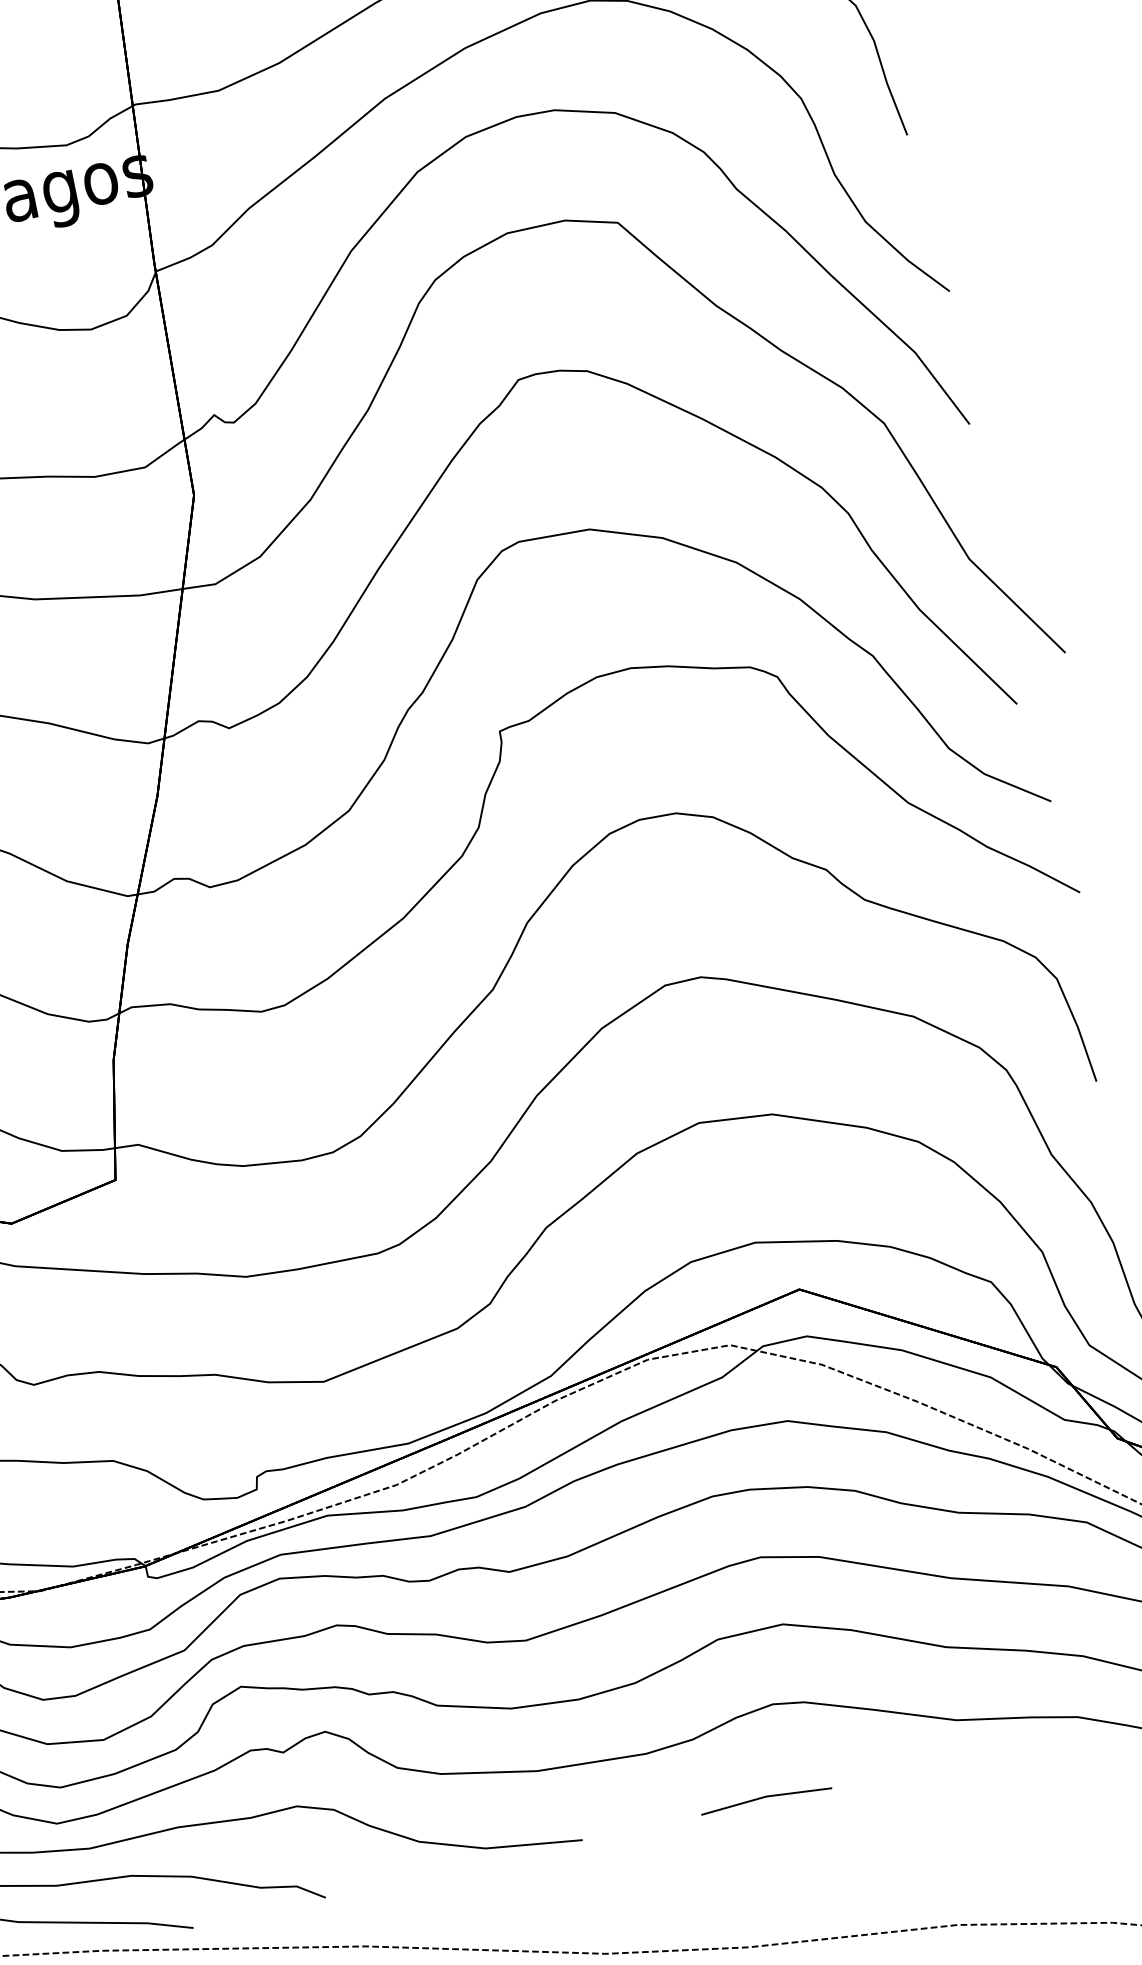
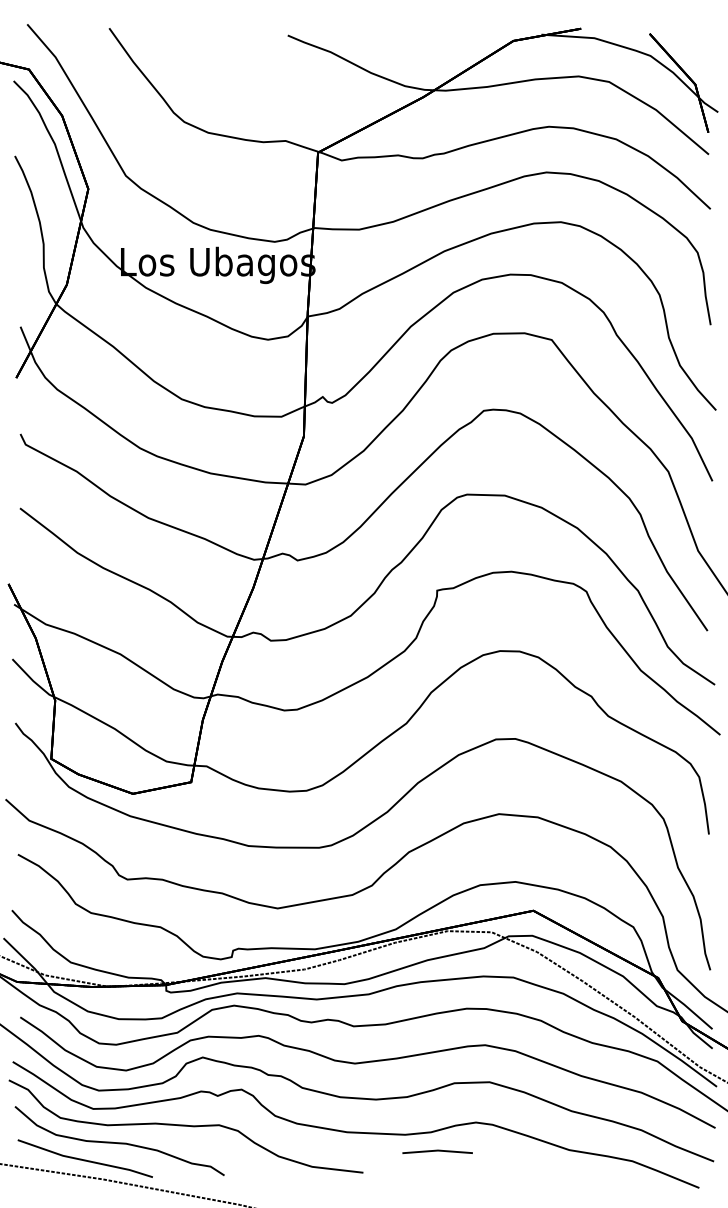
line: (765, 1798) -> (437, 1151), moved

